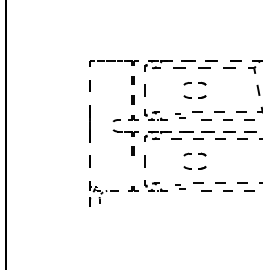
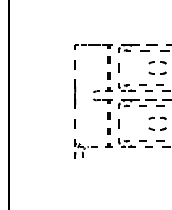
part: (180, 115) -> (146, 87), size x1.67
part: (132, 170) -> (108, 130), added
part: (180, 186) -> (146, 143), size x1.67

